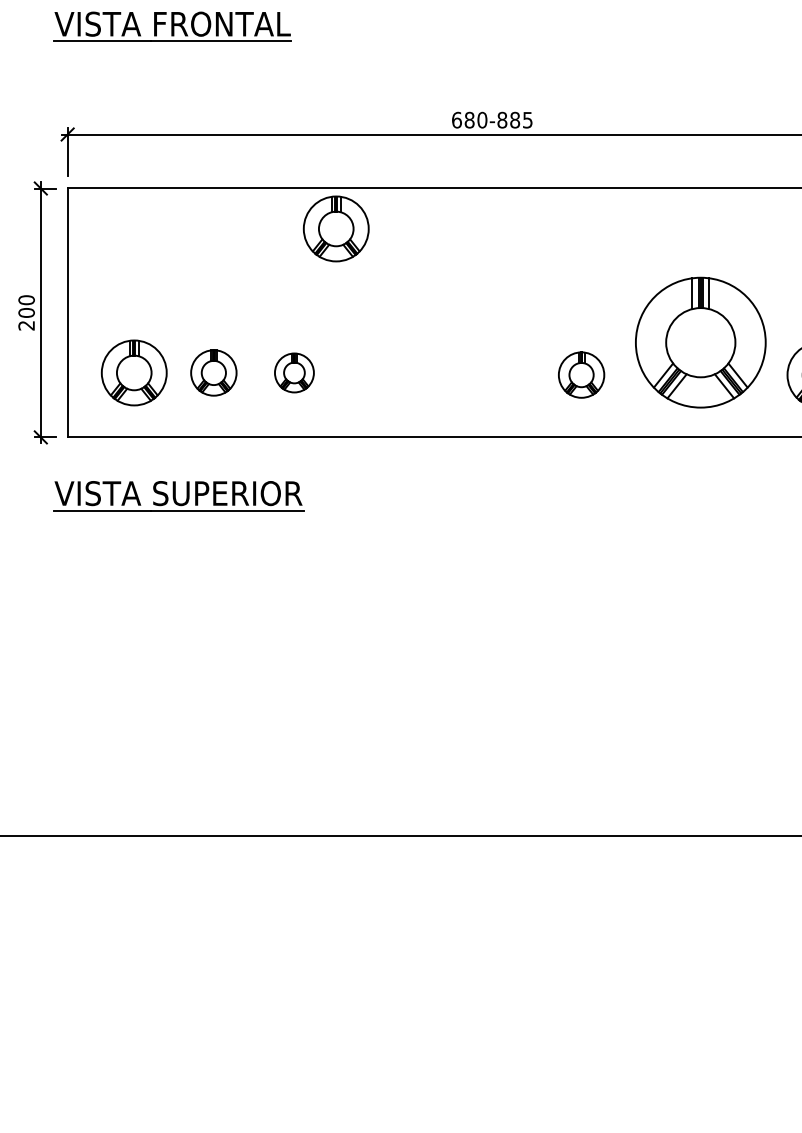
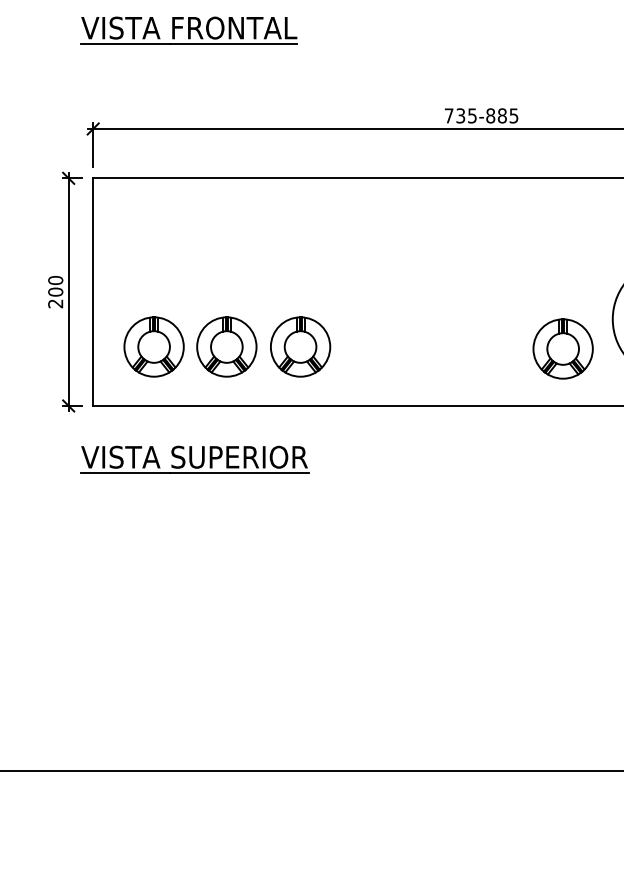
text: (469, 119) -> (460, 115), 680-885 -> 735-885
part: (335, 228) -> (338, 214), removed
part: (213, 372) -> (226, 346), size x1.43
part: (294, 372) -> (300, 346), size x1.67
part: (581, 374) -> (563, 348), size x1.43

